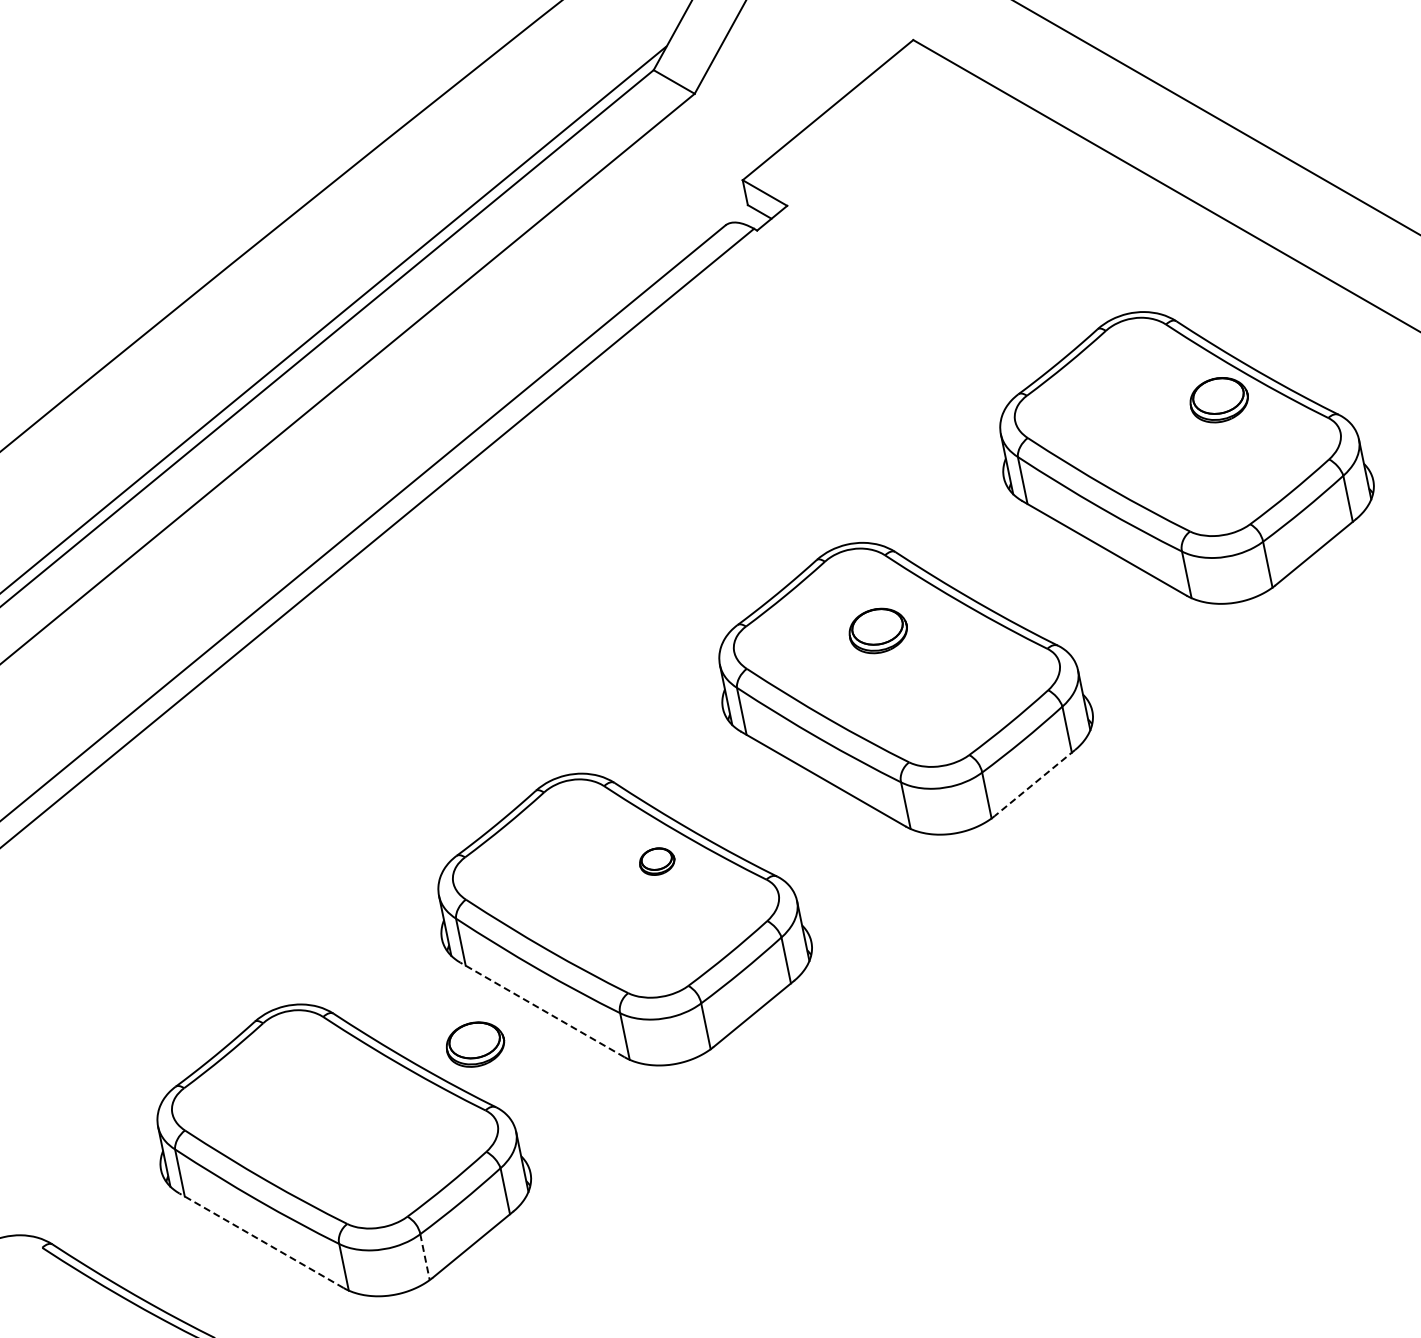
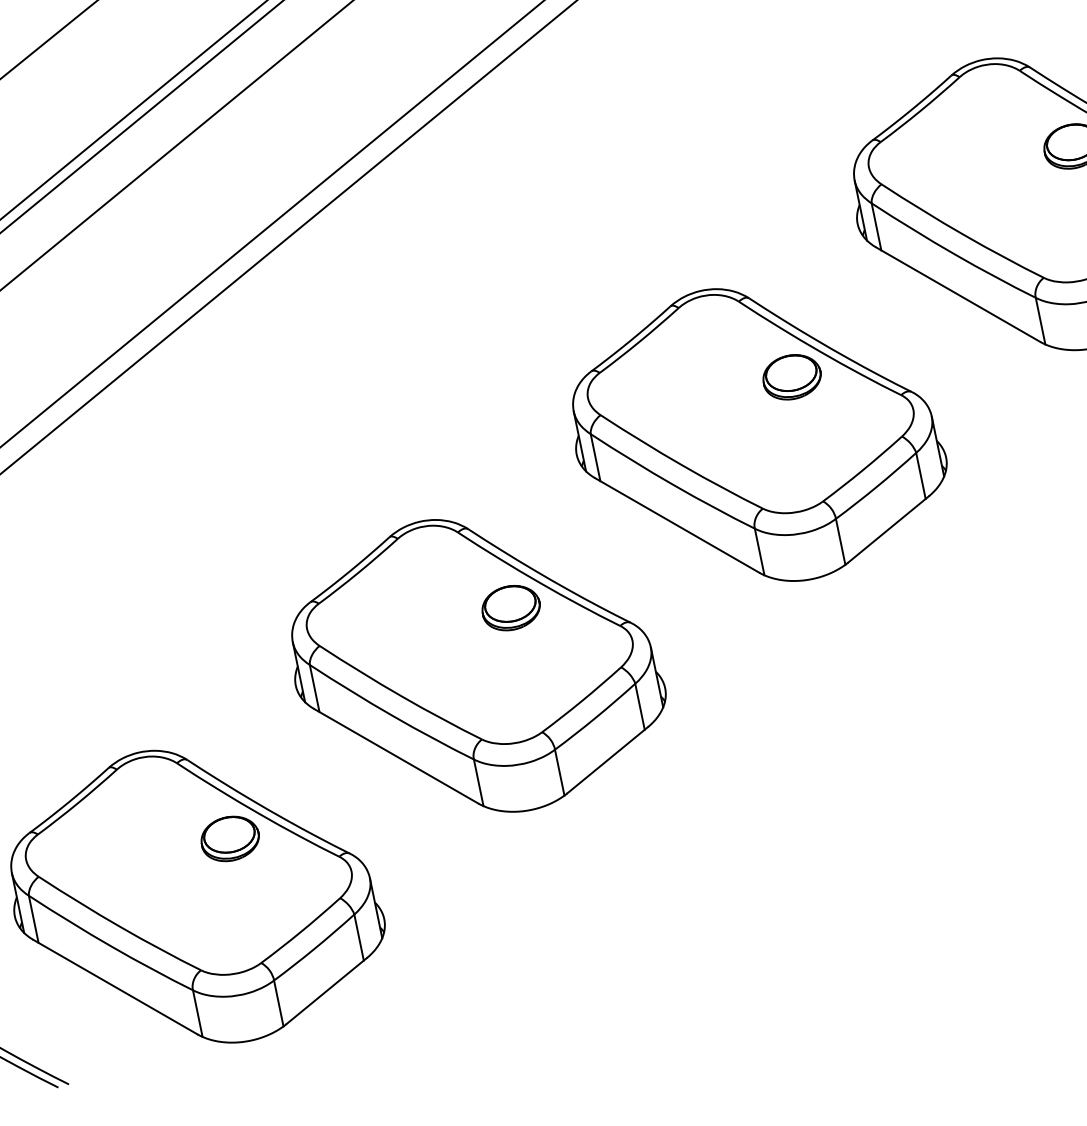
part: (877, 630) -> (791, 376), moved
line: (1034, 783) -> (888, 529), dashed -> solid
part: (656, 861) -> (510, 607), size x1.67
line: (542, 1009) -> (396, 755), dashed -> solid
part: (475, 1044) -> (230, 838), moved
line: (261, 1240) -> (115, 986), dashed -> solid
line: (425, 1257) -> (279, 1003), dashed -> solid

